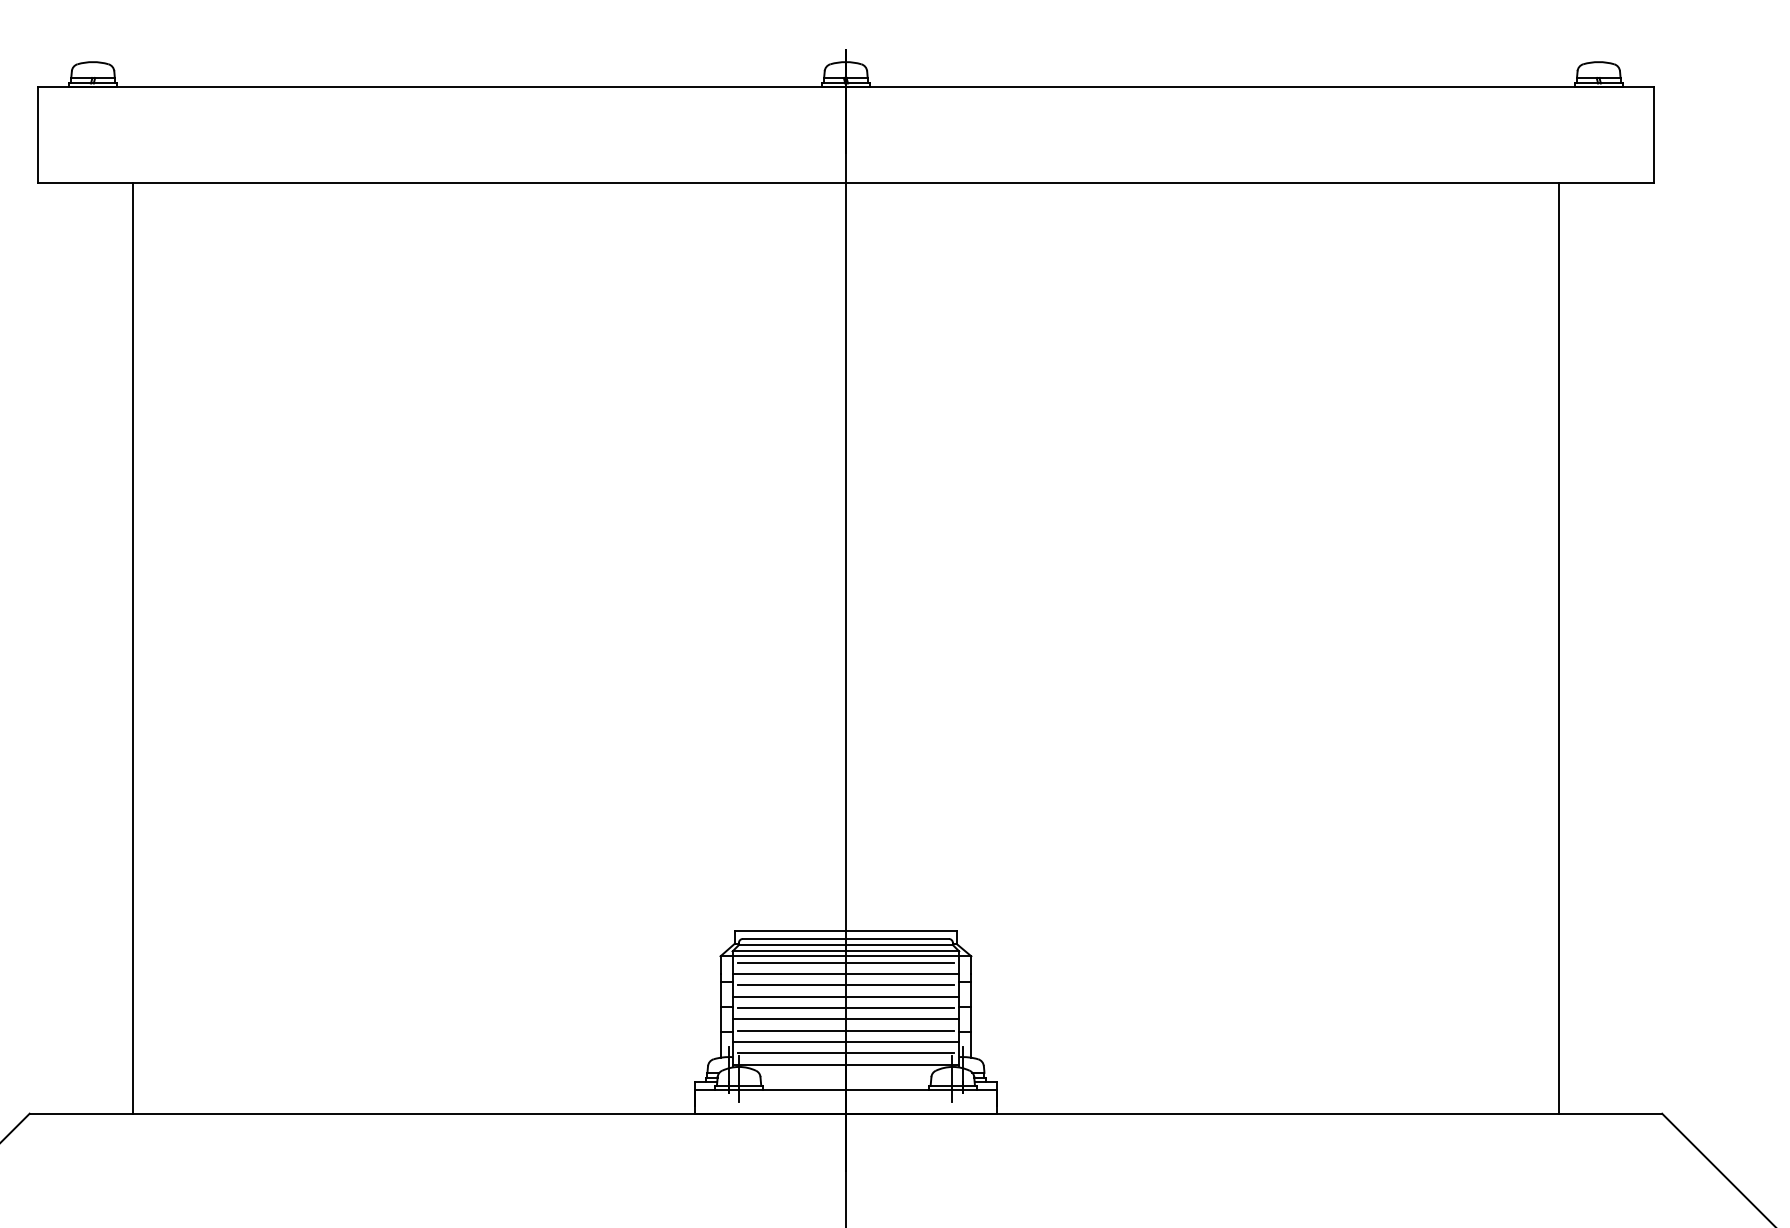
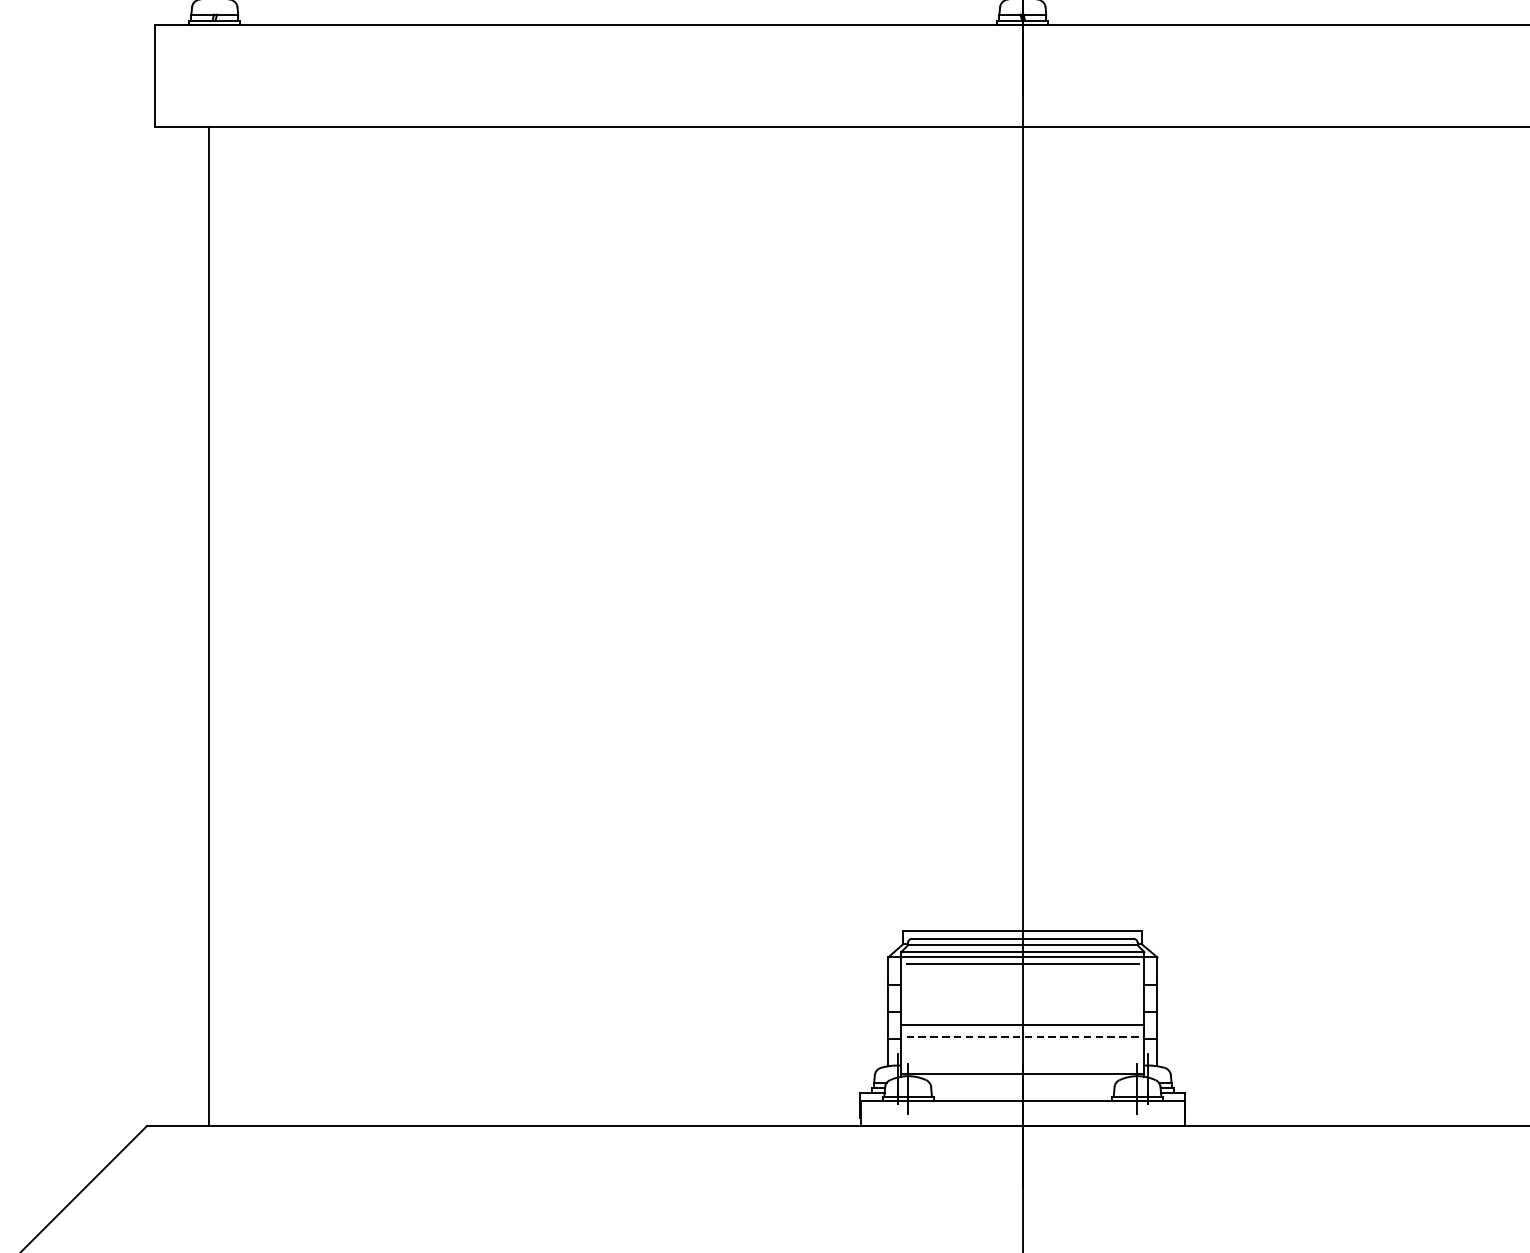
line: (132, 647) -> (208, 625), moved
line: (845, 974) -> (1022, 976), removed
line: (845, 985) -> (1022, 988), removed
line: (845, 996) -> (1022, 1000), removed
line: (845, 1007) -> (1022, 1012), removed
line: (845, 1030) -> (1022, 1037), solid -> dashed
line: (845, 1041) -> (1022, 1048), removed
line: (845, 1053) -> (1022, 1061), removed

